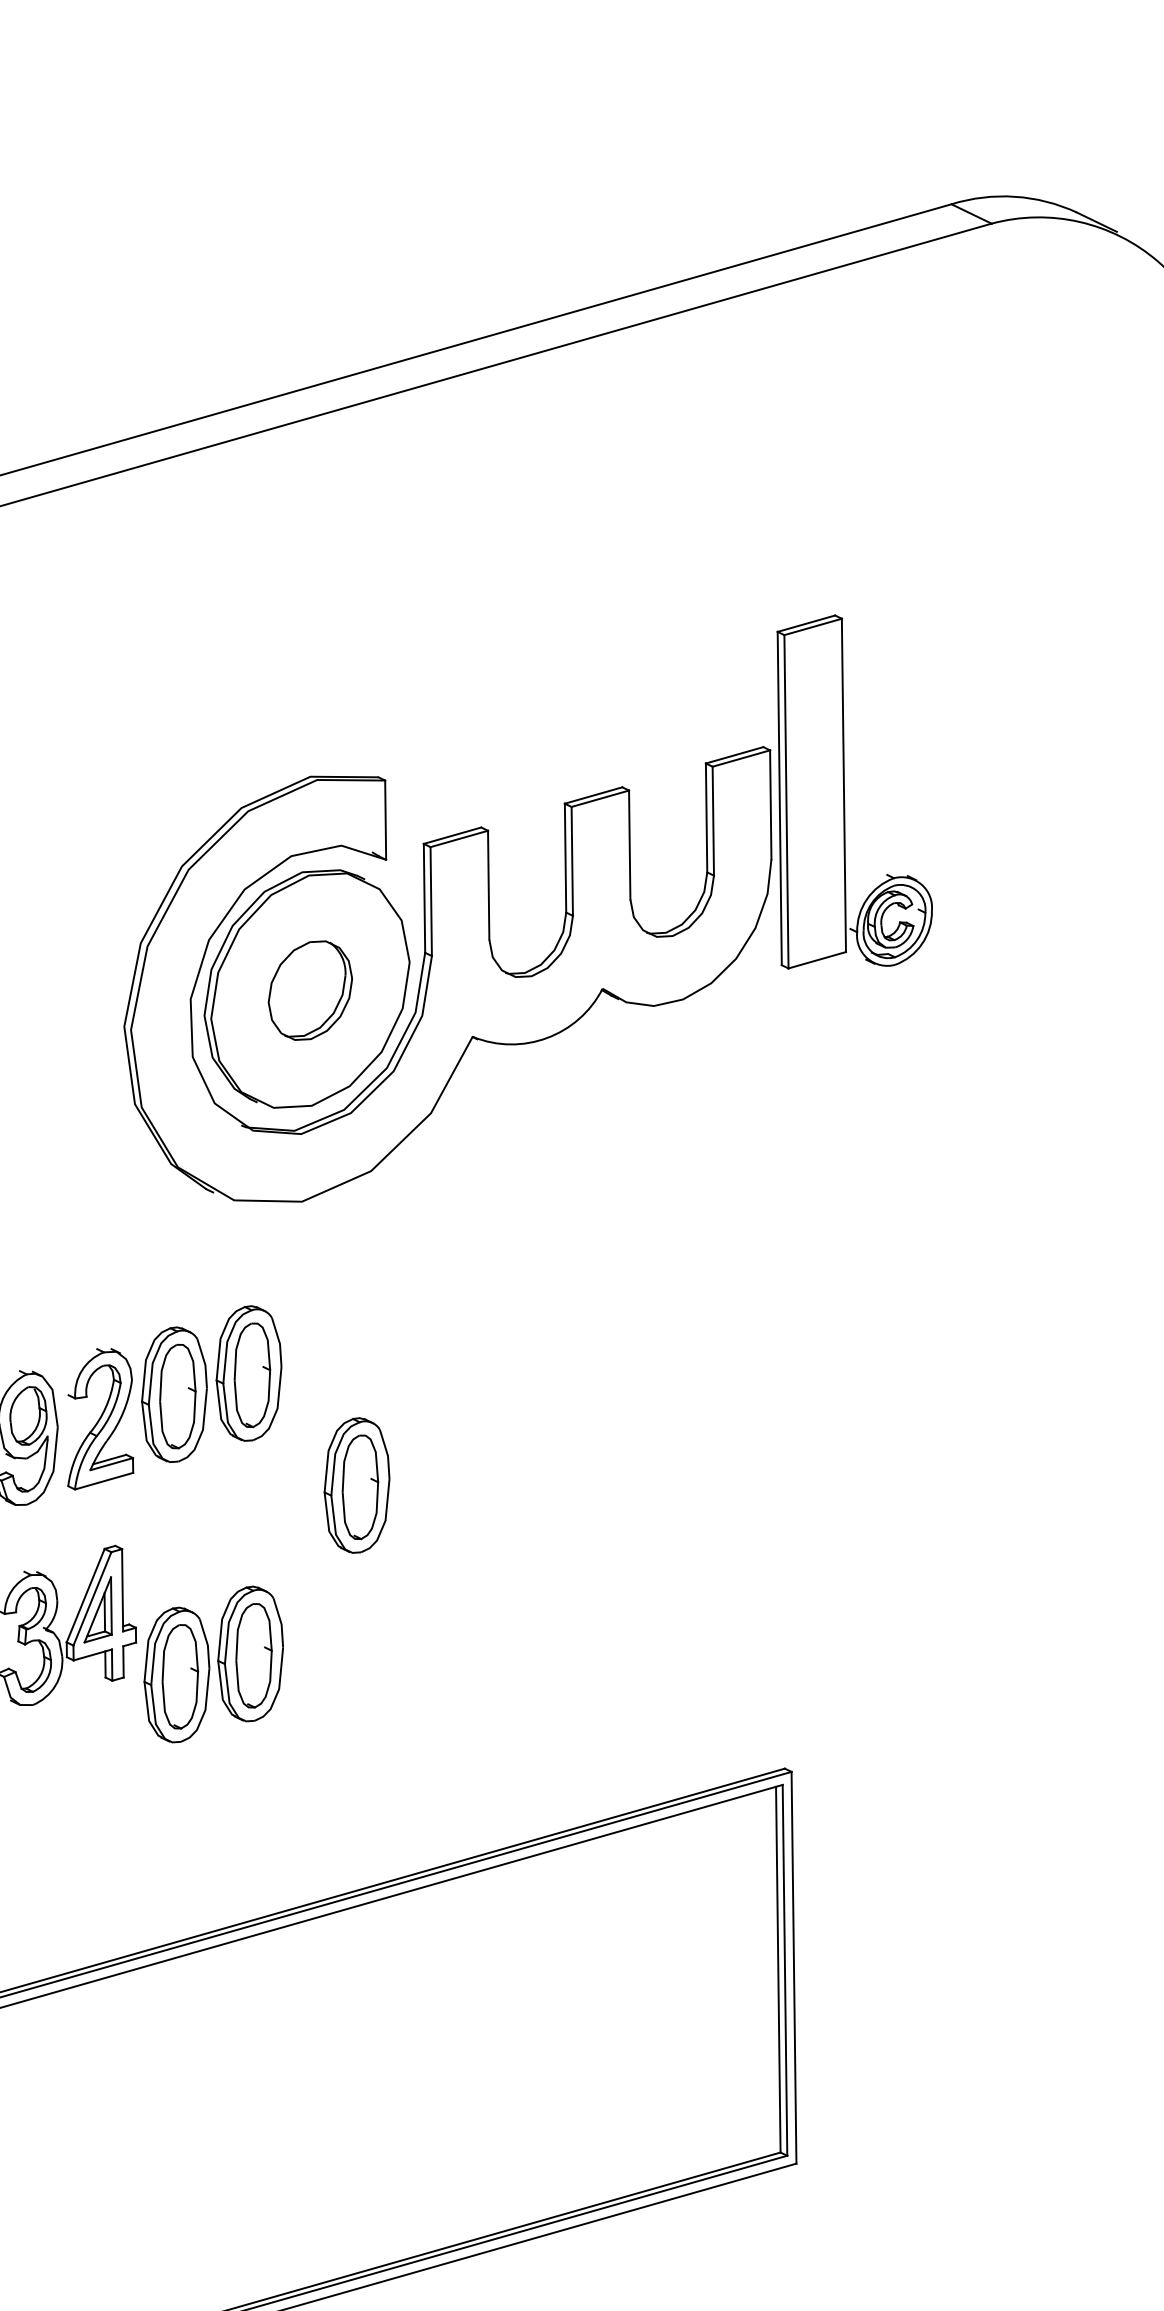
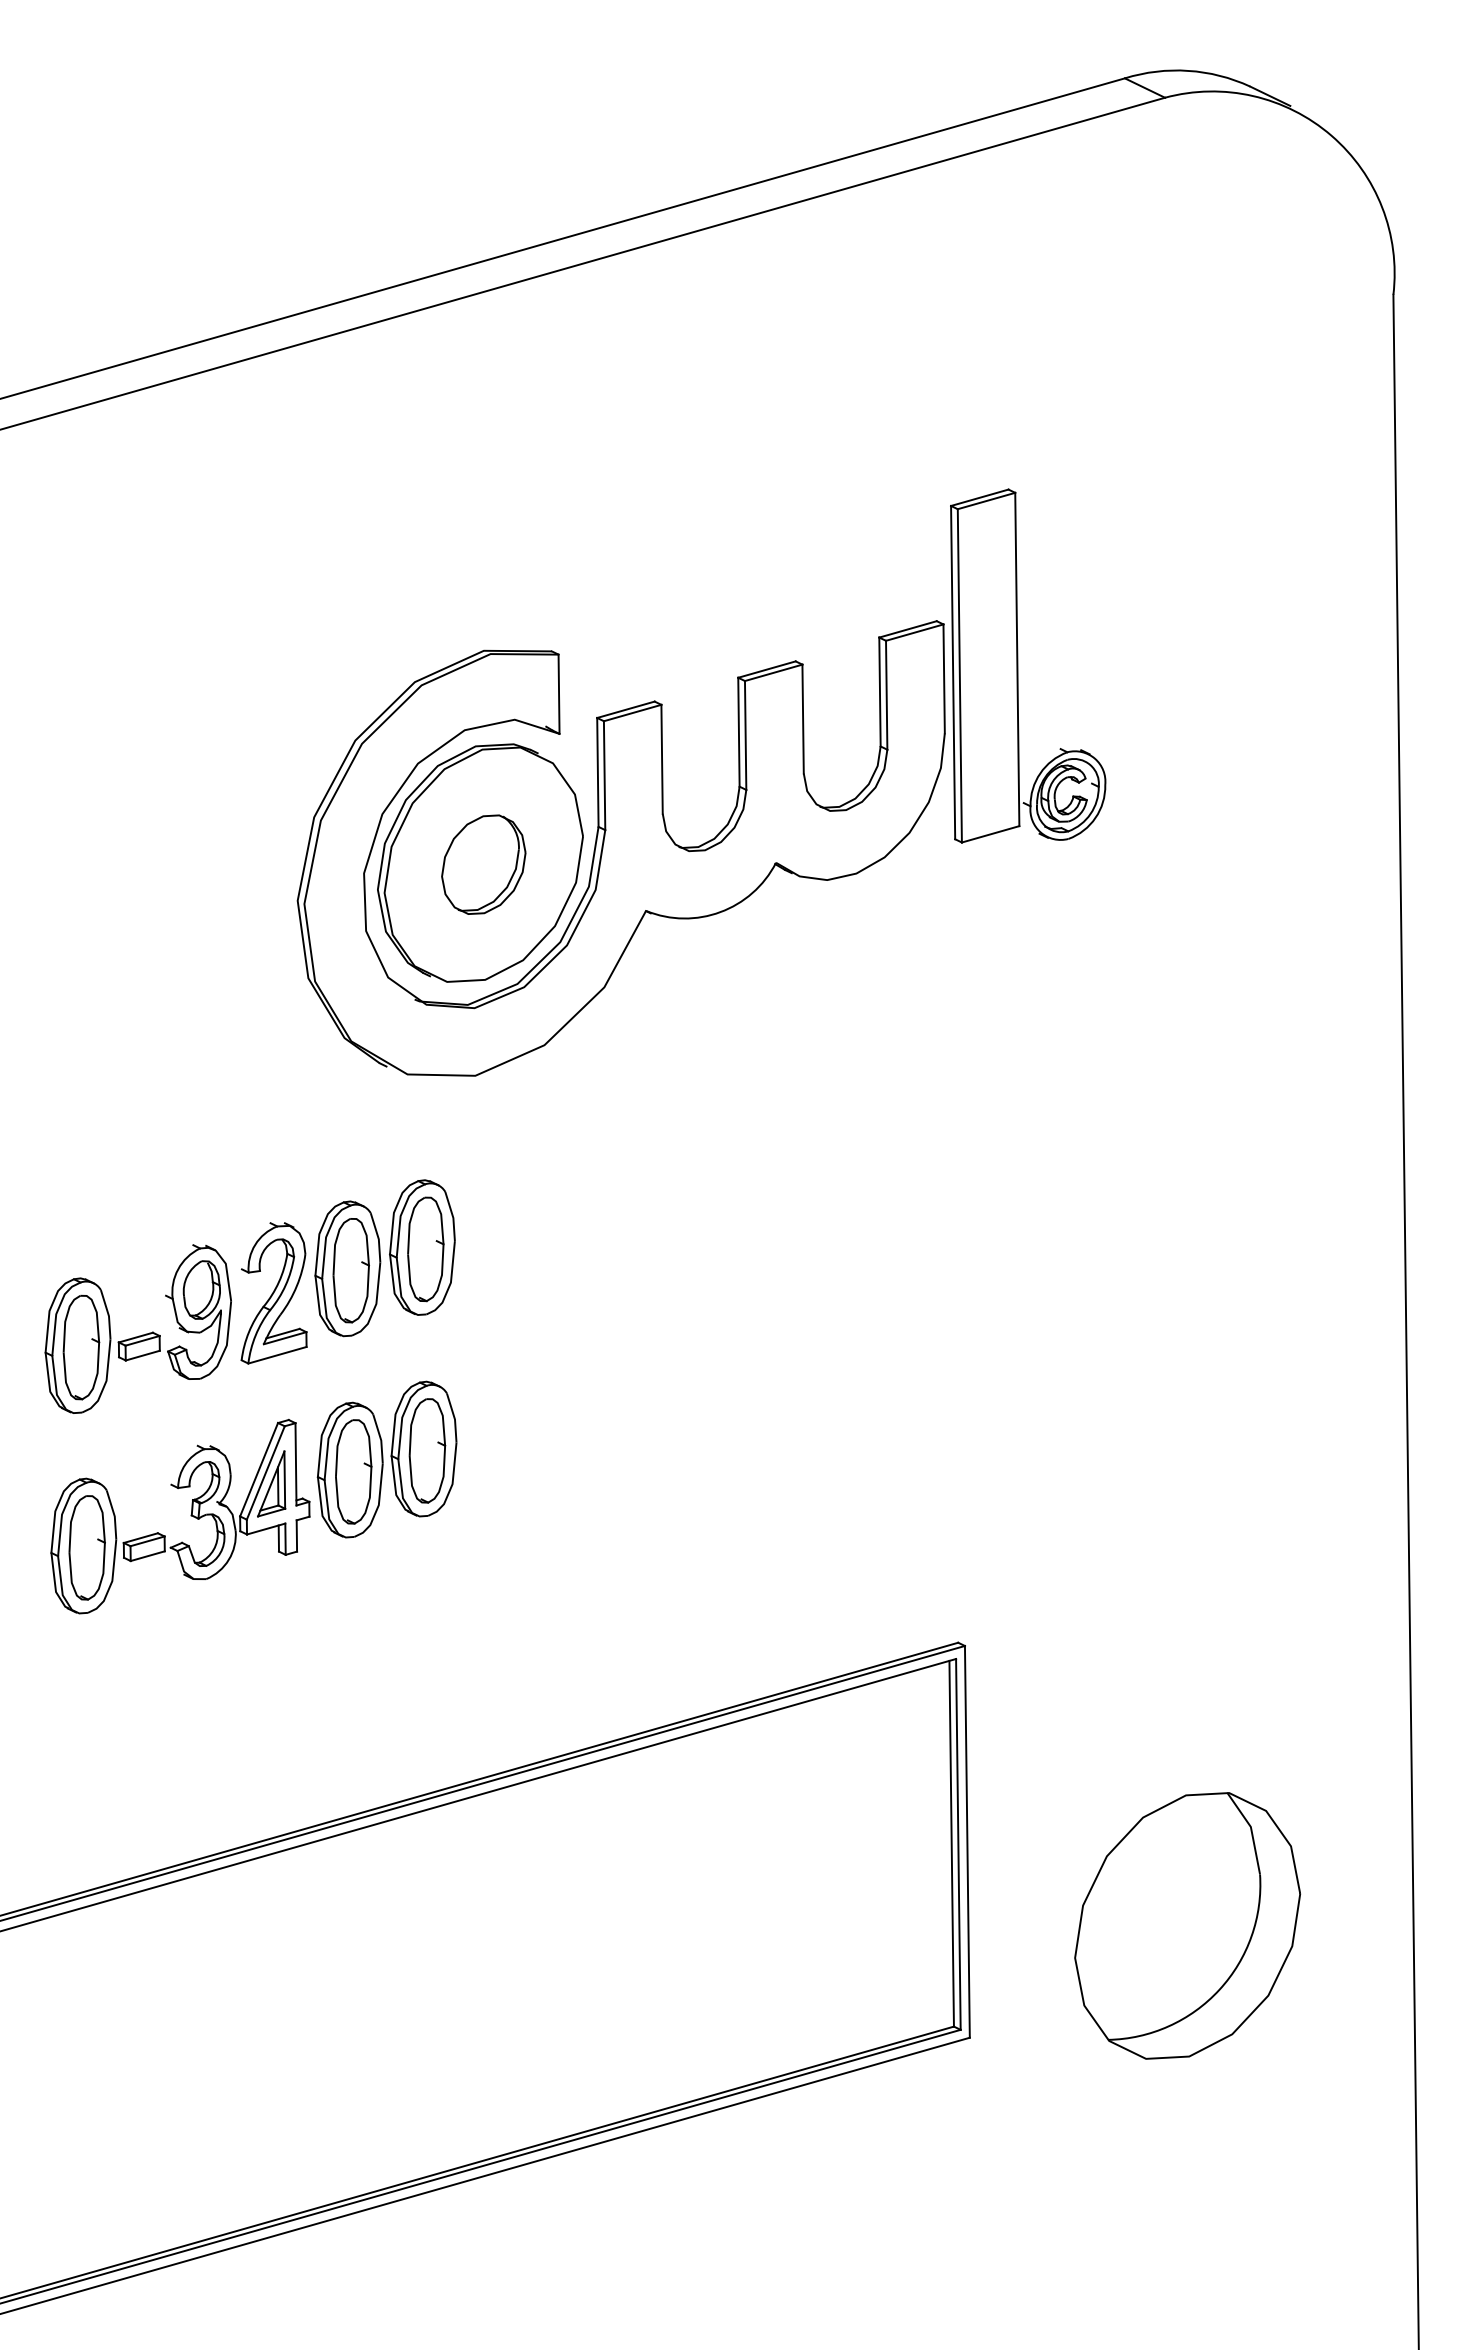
part: (357, 1485) -> (530, 1359), removed
part: (213, 1664) -> (386, 1459), moved
part: (1014, 2051) -> (1187, 1925), added

